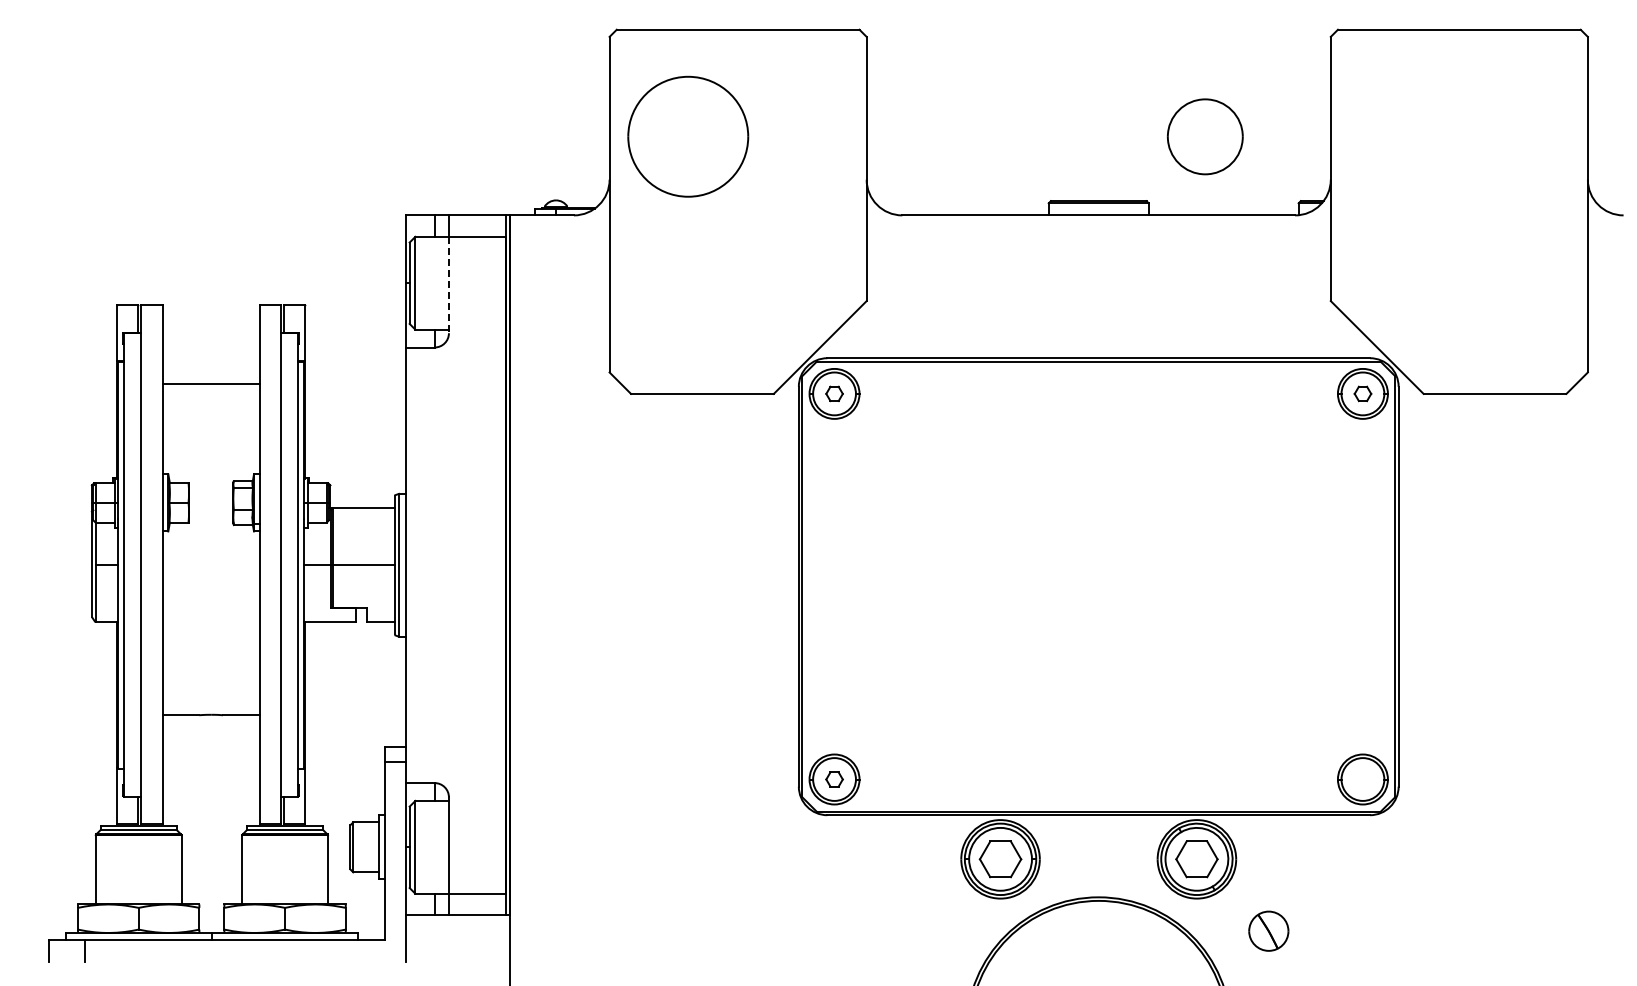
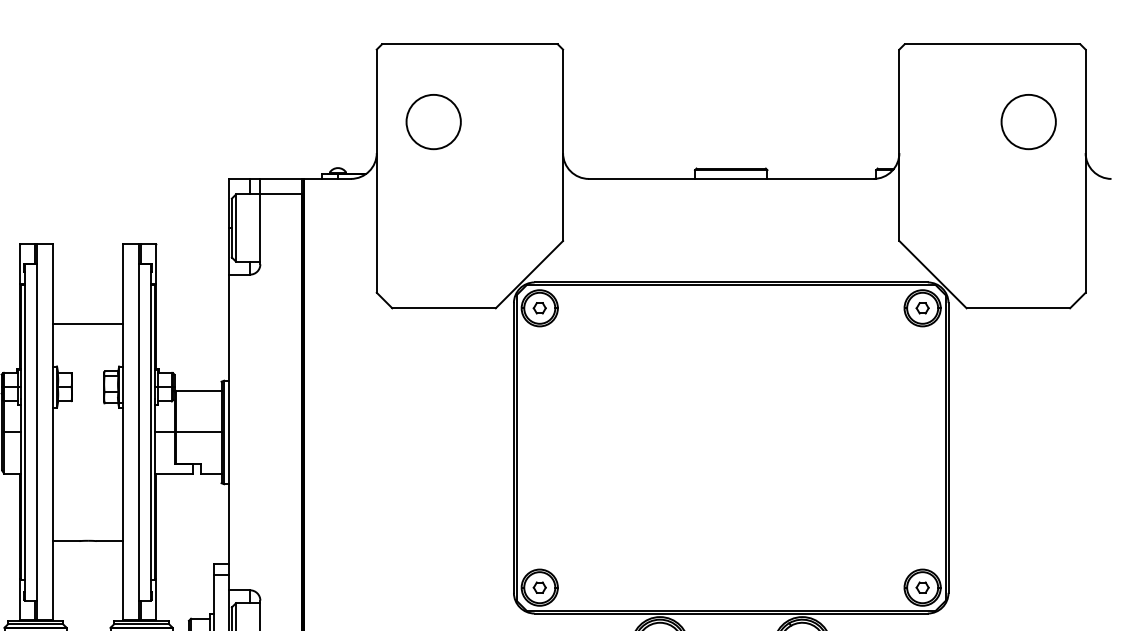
part: (687, 136) -> (433, 121), size x0.62
part: (1205, 136) -> (1028, 121), moved
line: (448, 285) -> (260, 229), dashed -> solid
line: (210, 384) -> (87, 323), moved
part: (1362, 779) -> (922, 587), added

